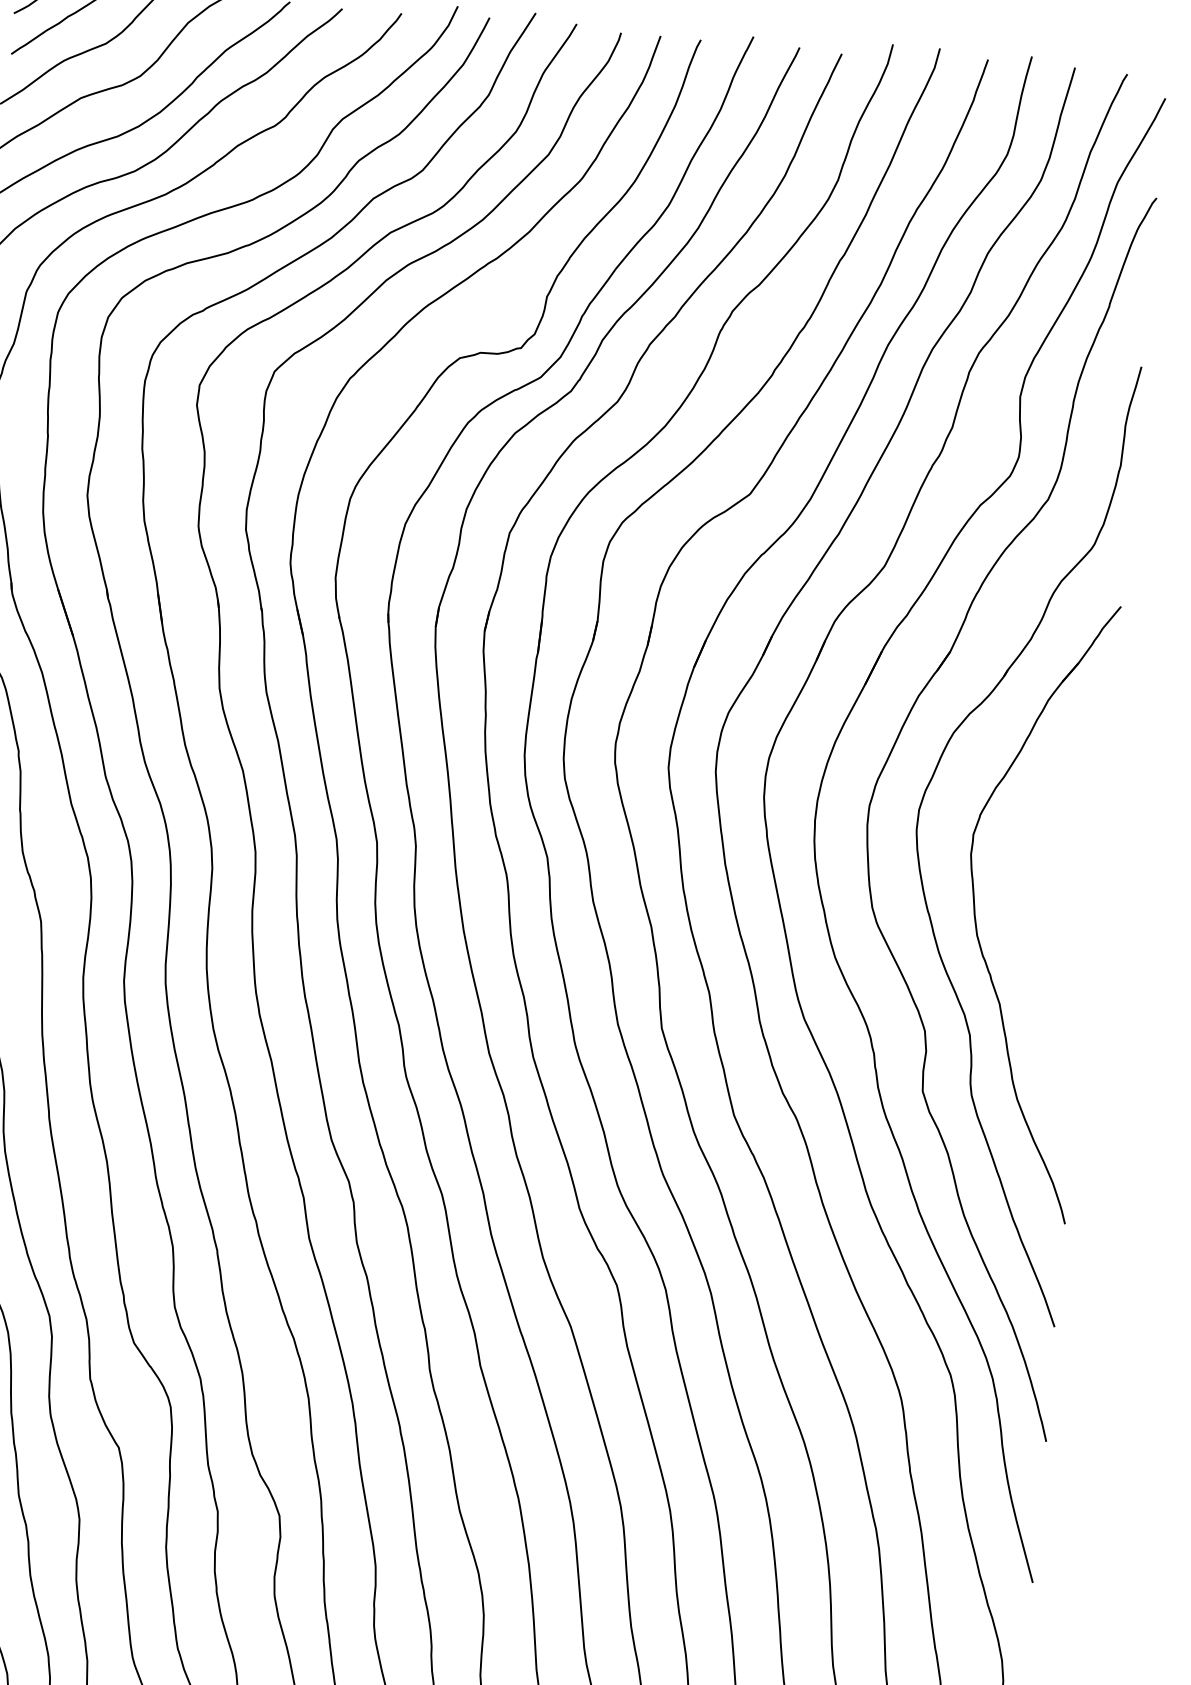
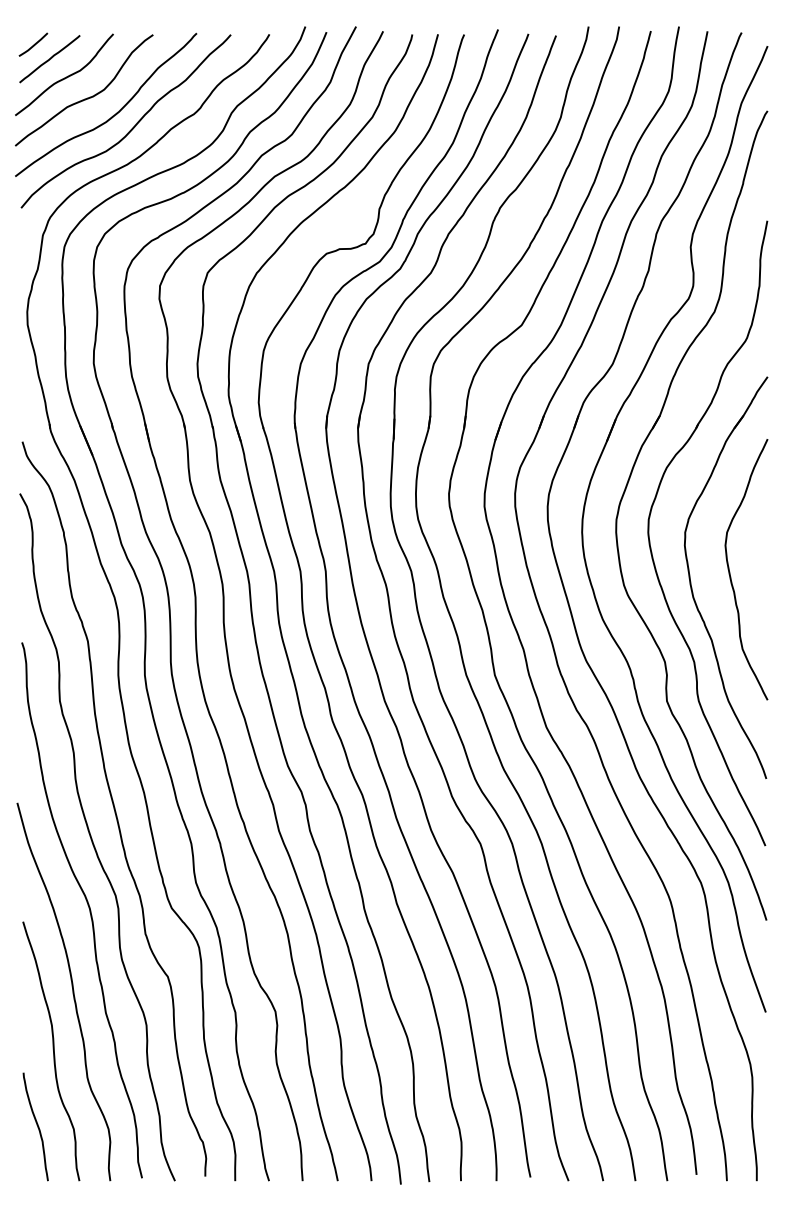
curve: (1037, 902) -> (730, 572), added

